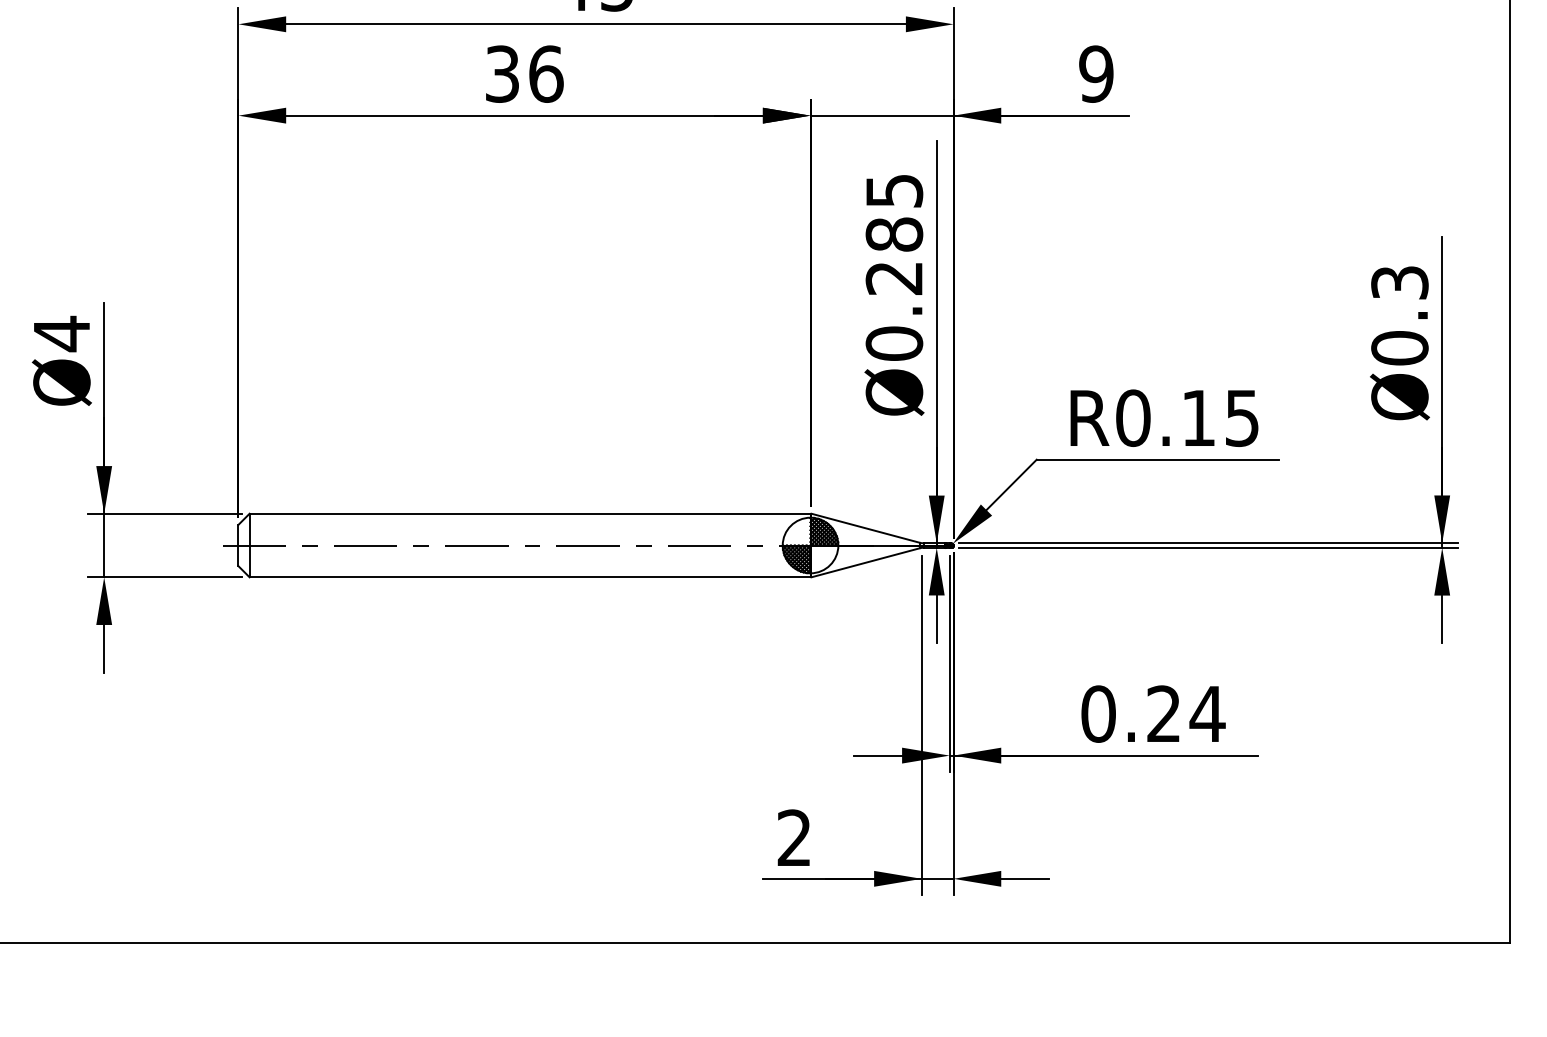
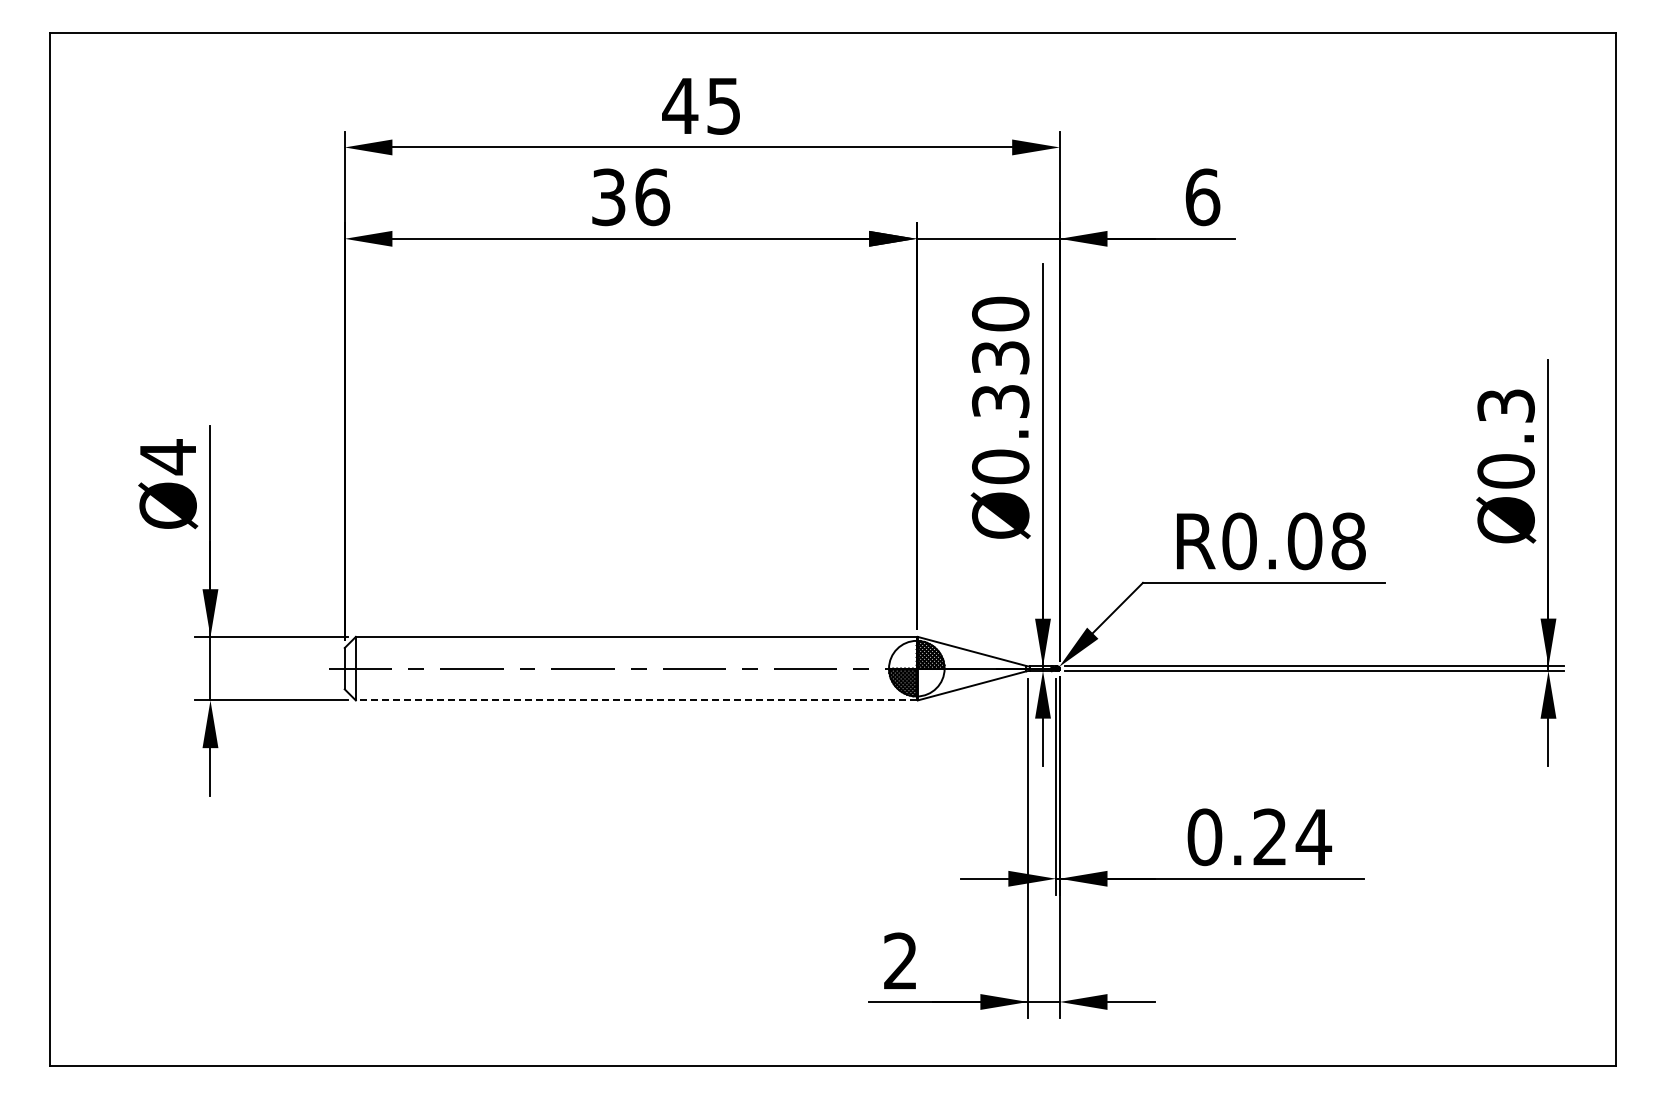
text: (1096, 74) -> (1202, 197), 9 -> 6
text: (894, 234) -> (1000, 357), Ø0.285 -> Ø0.330
text: (1220, 418) -> (1326, 541), R0.15 -> R0.08
line: (529, 577) -> (635, 700), solid -> dashed

